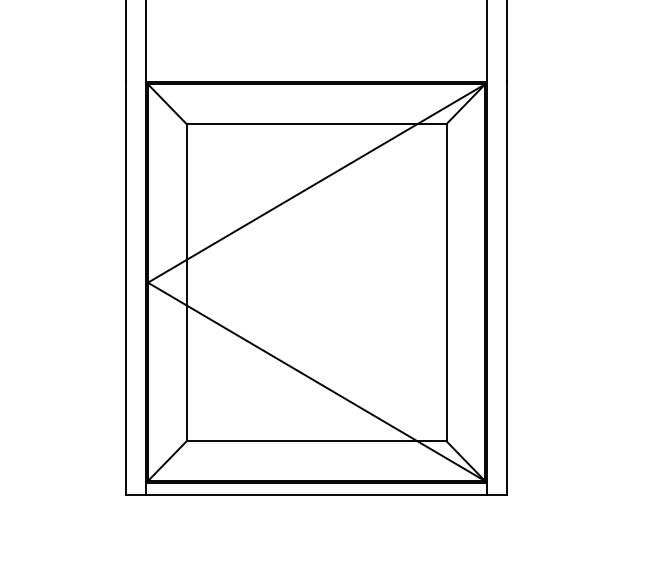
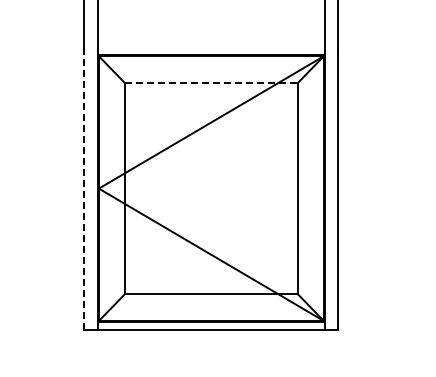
line: (316, 123) -> (211, 82), solid -> dashed
line: (126, 286) -> (84, 191), solid -> dashed

